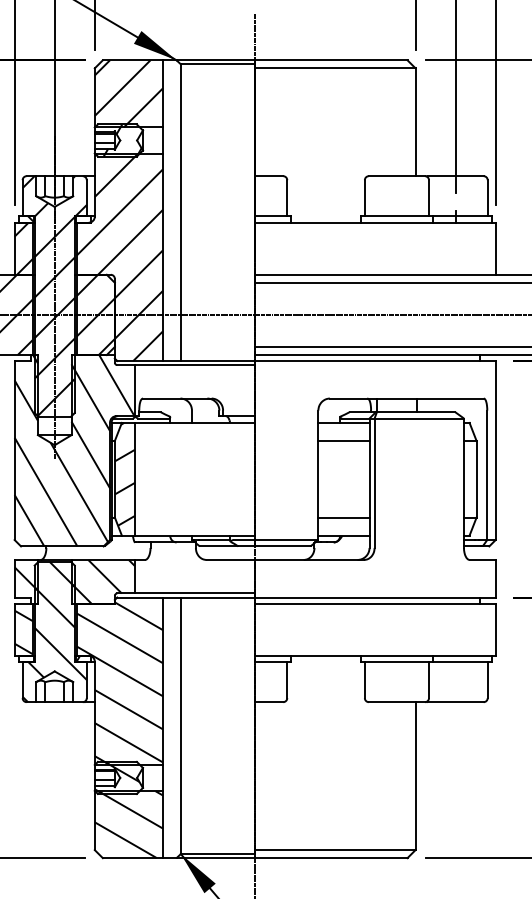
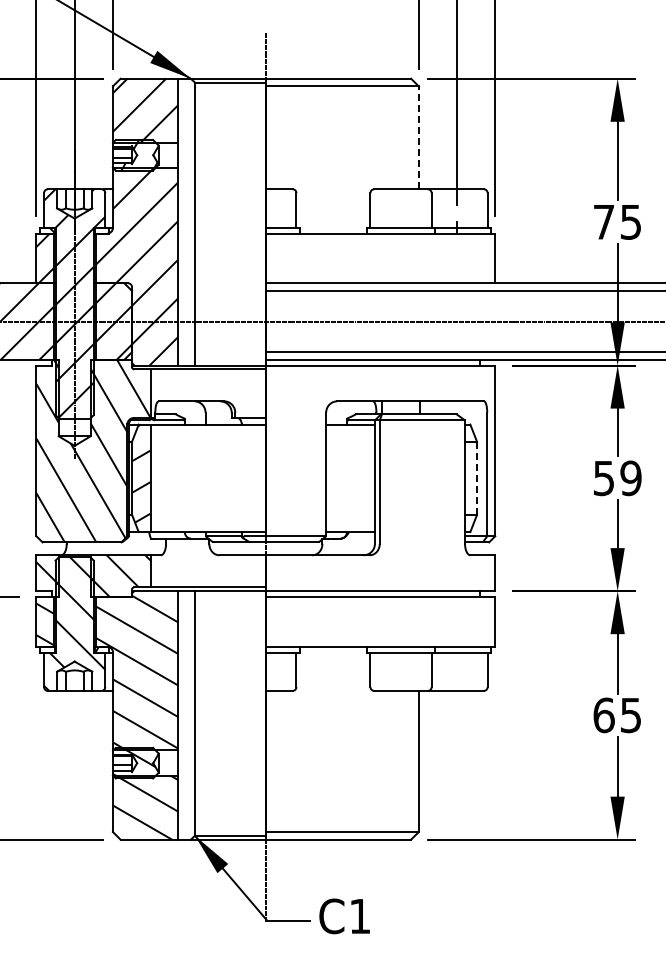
line: (415, 121) -> (418, 137), solid -> dashed
line: (343, 440) -> (350, 441), removed
line: (477, 479) -> (477, 478), solid -> dashed
line: (343, 517) -> (350, 514), removed

